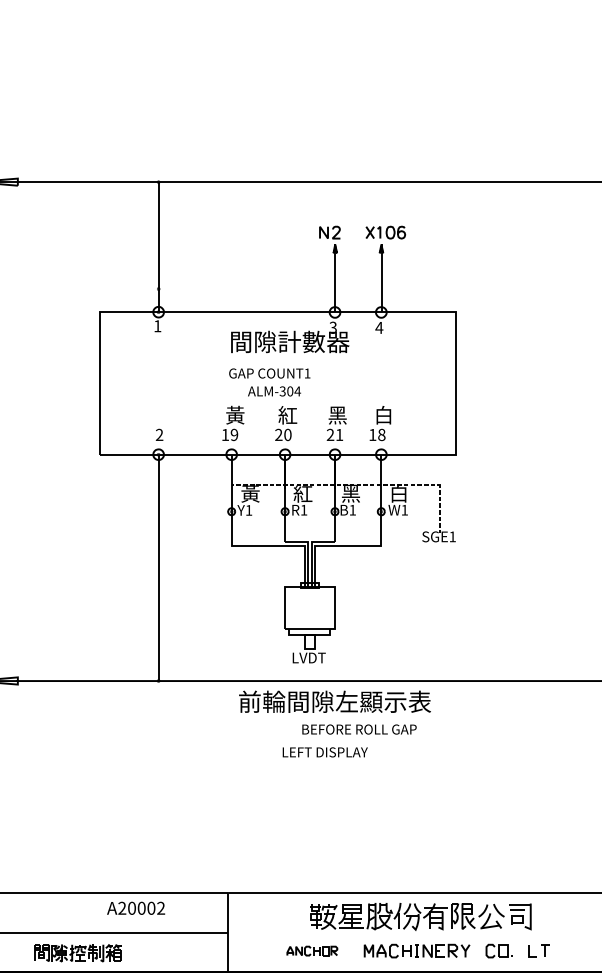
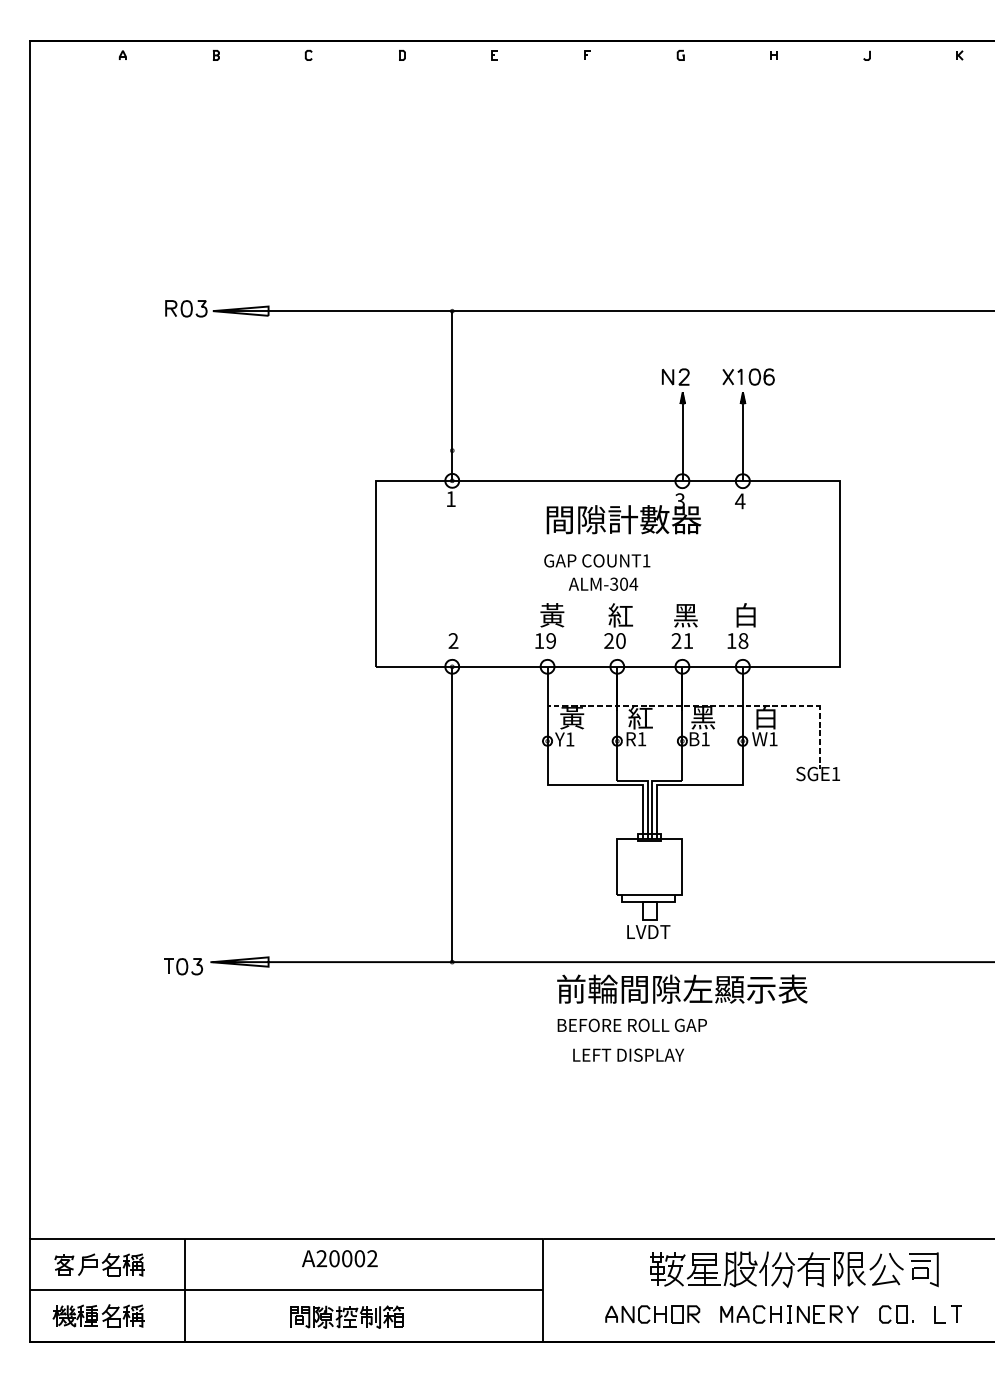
text: (358, 728) -> (631, 1024), moved
text: (325, 751) -> (628, 1054), moved
text: (135, 908) -> (339, 1258), moved
part: (312, 951) -> (652, 1314), size x1.43

